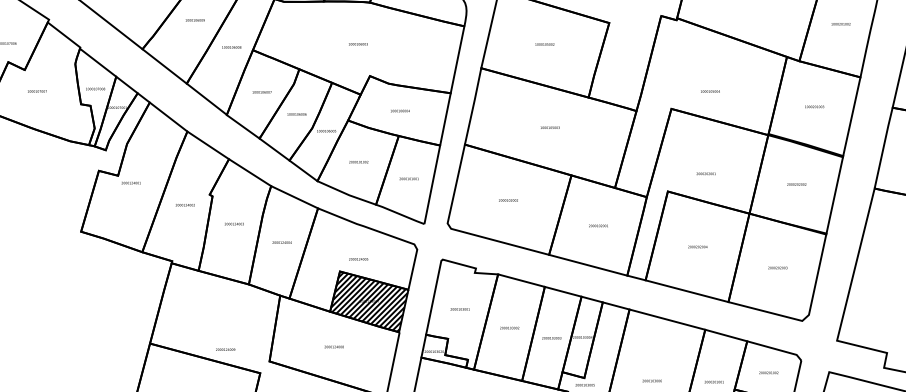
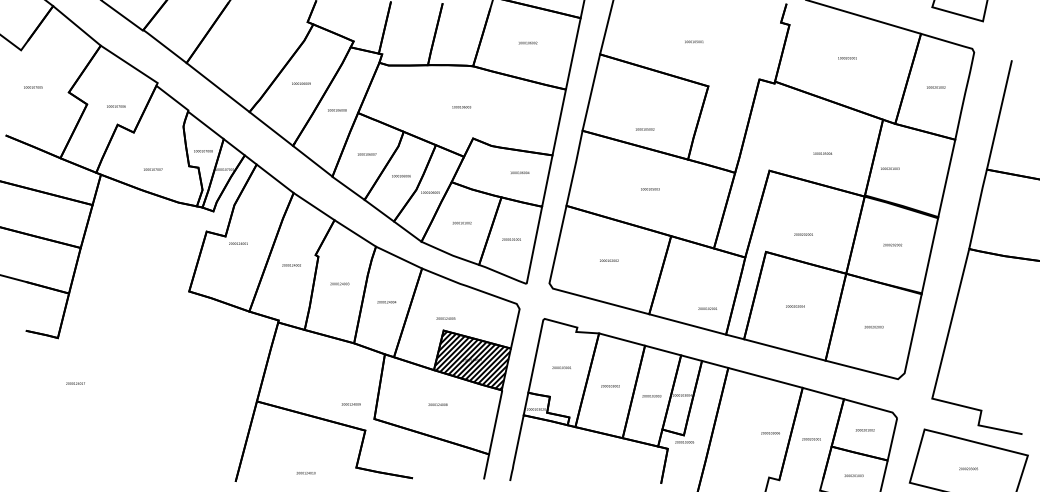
text: (545, 44) -> (645, 129), moved
text: (37, 91) -> (153, 169), moved
text: (710, 91) -> (822, 153), moved
text: (814, 106) -> (890, 168), moved
text: (399, 110) -> (519, 172), moved
text: (598, 225) -> (707, 308), moved
text: (358, 259) -> (445, 318), moved
text: (224, 349) -> (350, 404), moved
text: (652, 381) -> (770, 433), moved

